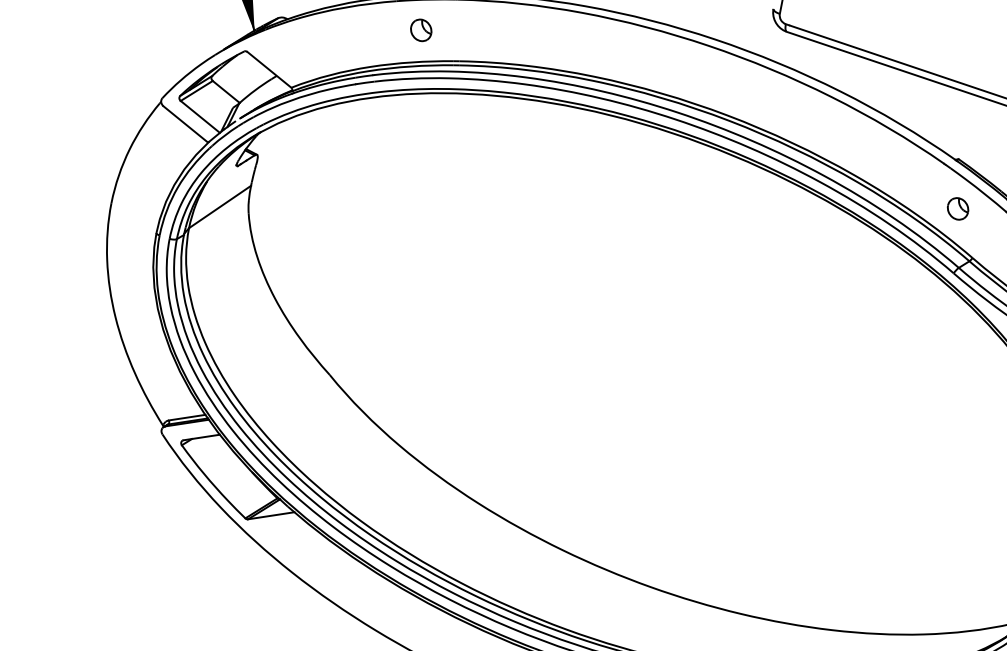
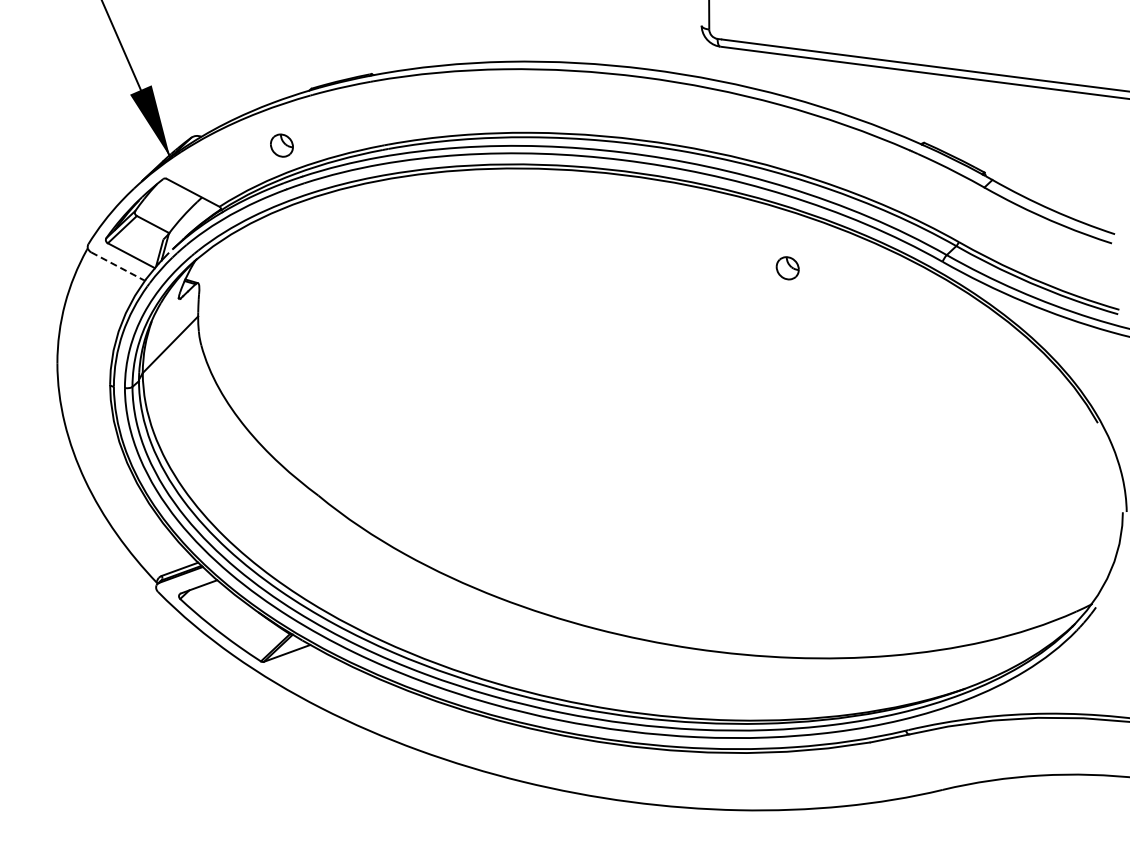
part: (420, 30) -> (281, 145), moved
line: (185, 124) -> (117, 266), solid -> dashed
part: (957, 209) -> (787, 268), moved

